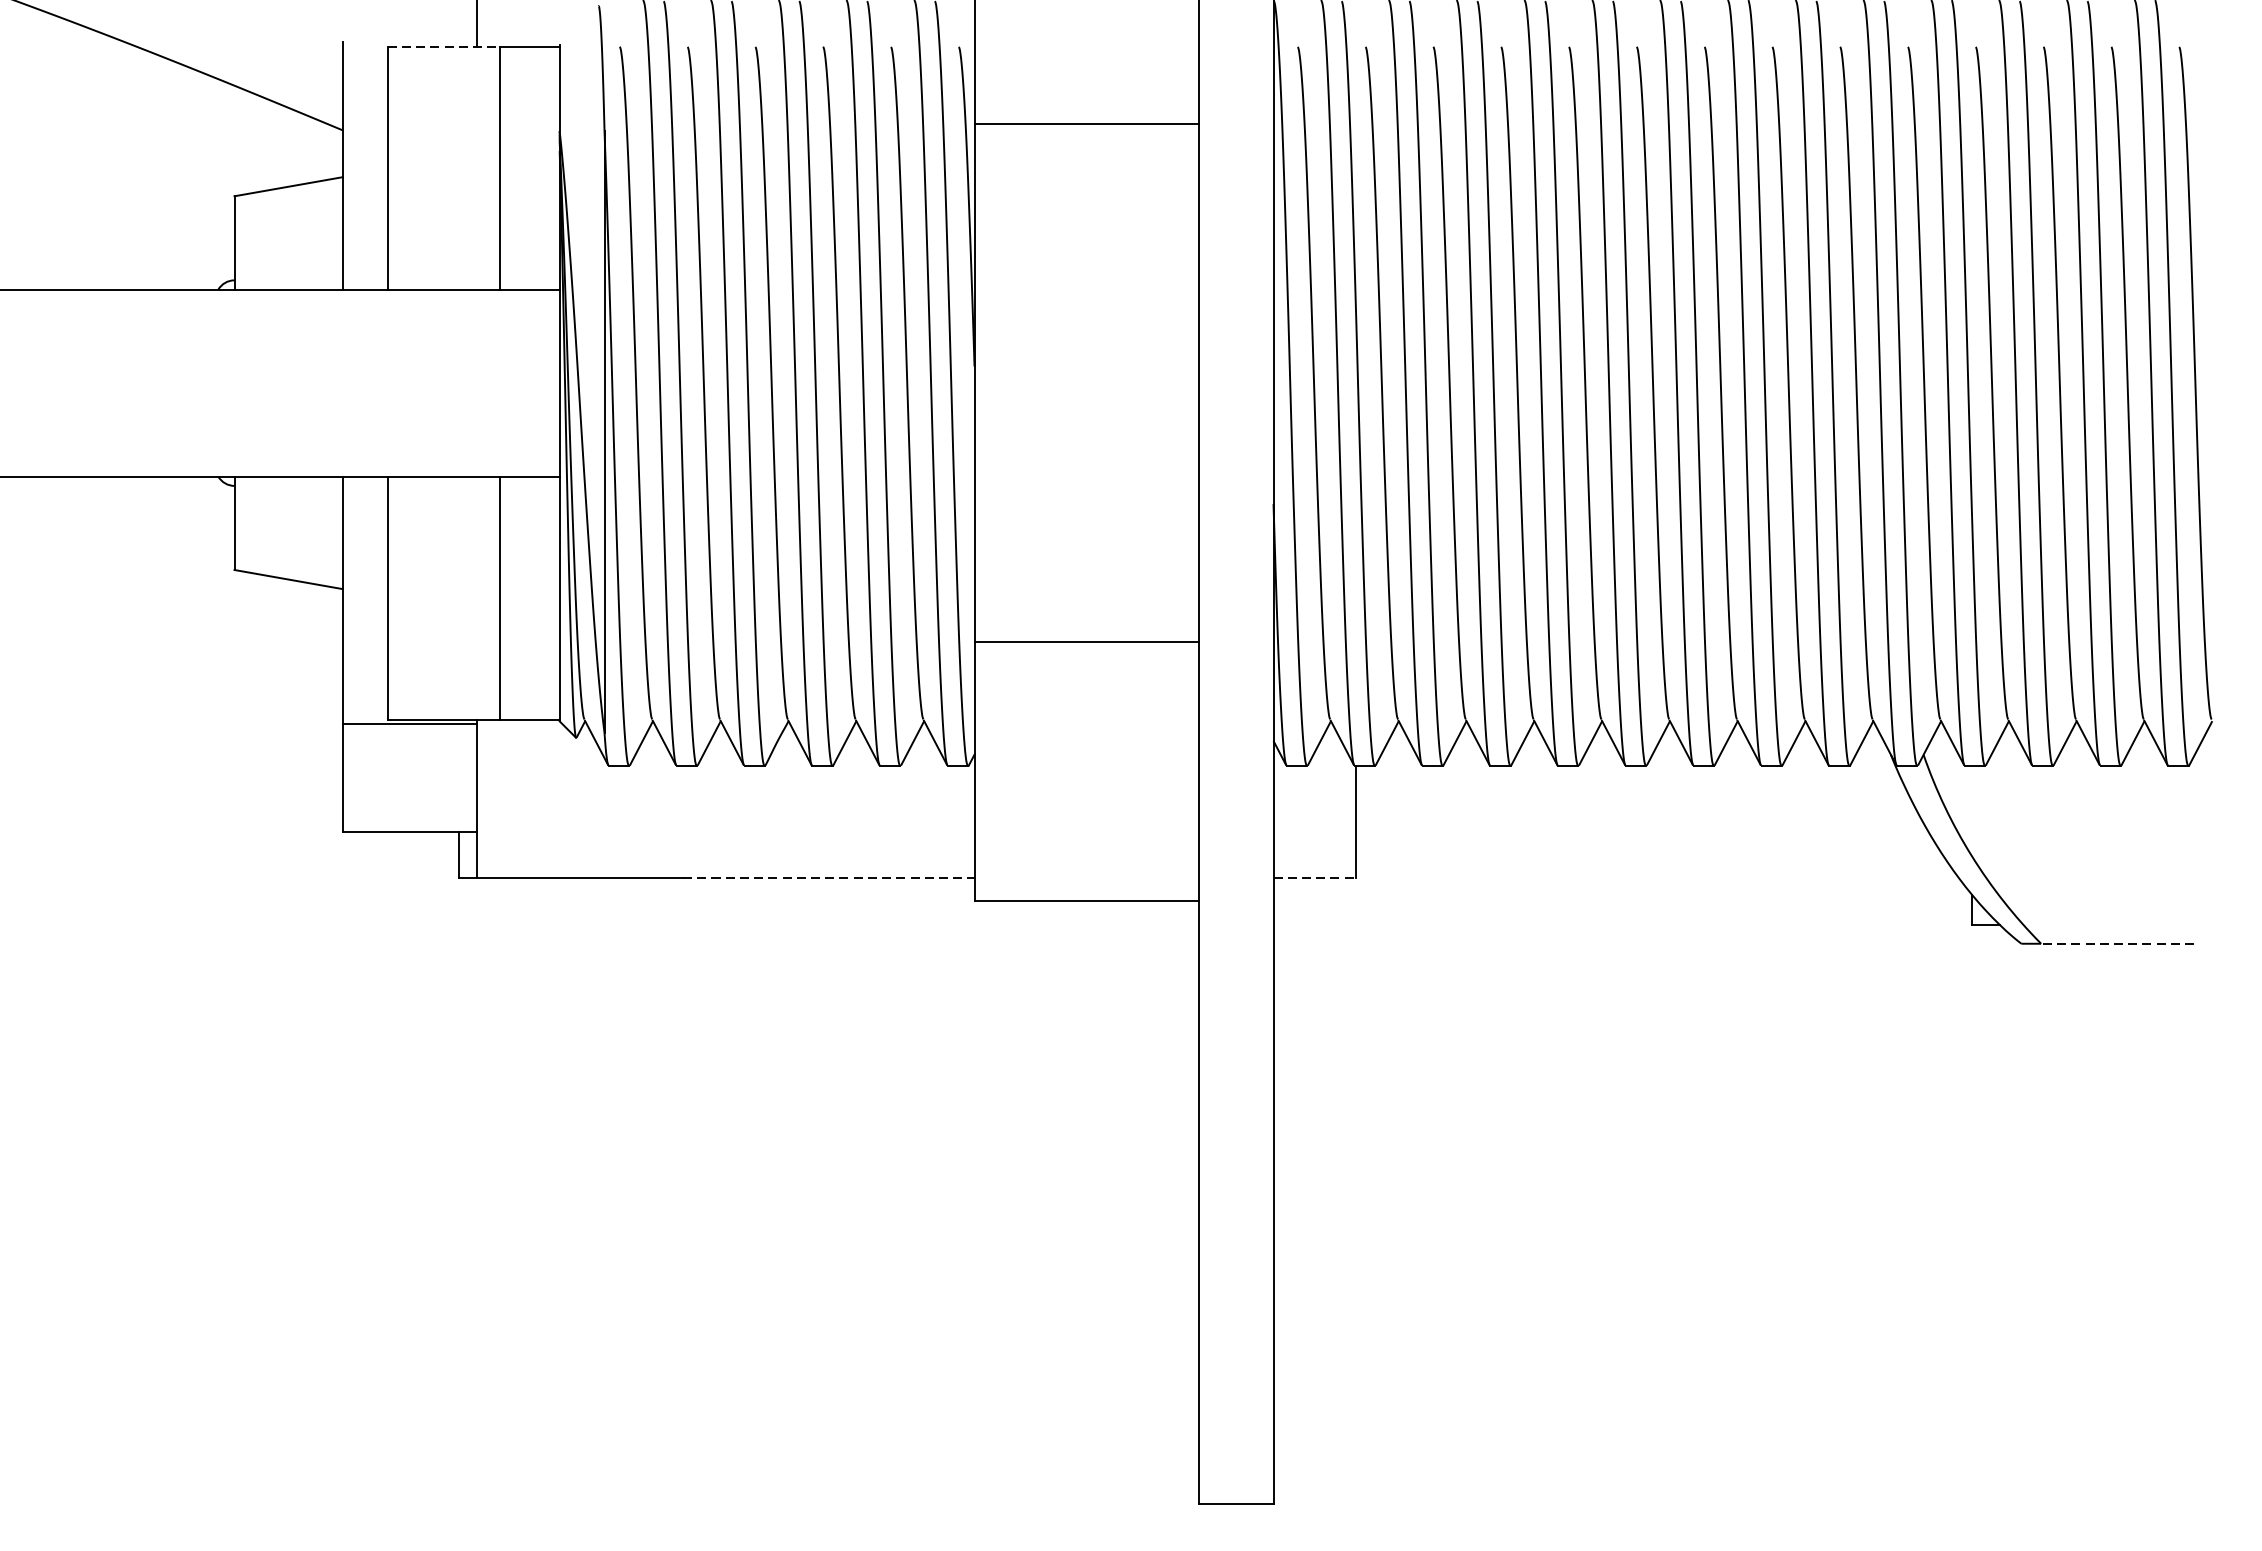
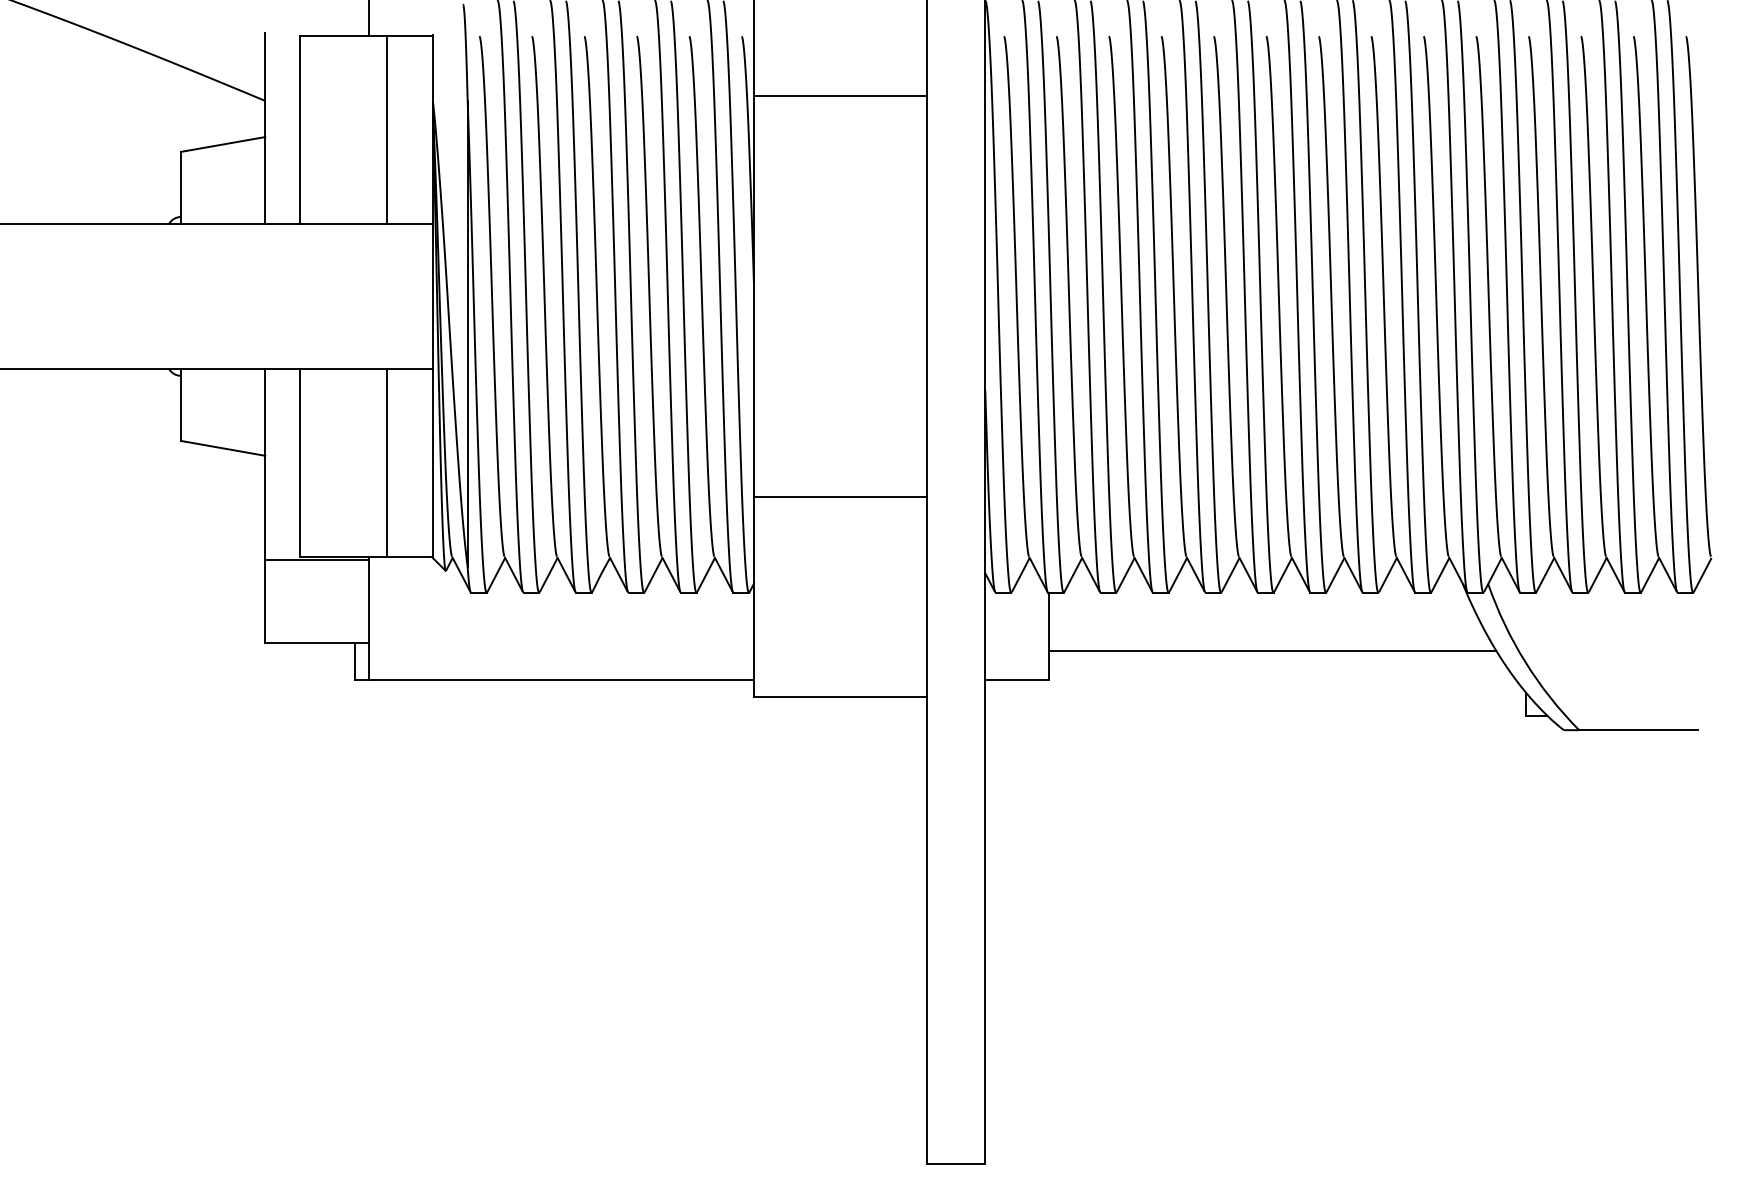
line: (444, 47) -> (343, 36), dashed -> solid
line: (1644, 840) -> (1272, 650), added
line: (829, 878) -> (641, 679), dashed -> solid
line: (1315, 878) -> (1017, 679), dashed -> solid
line: (2116, 944) -> (1637, 730), dashed -> solid

